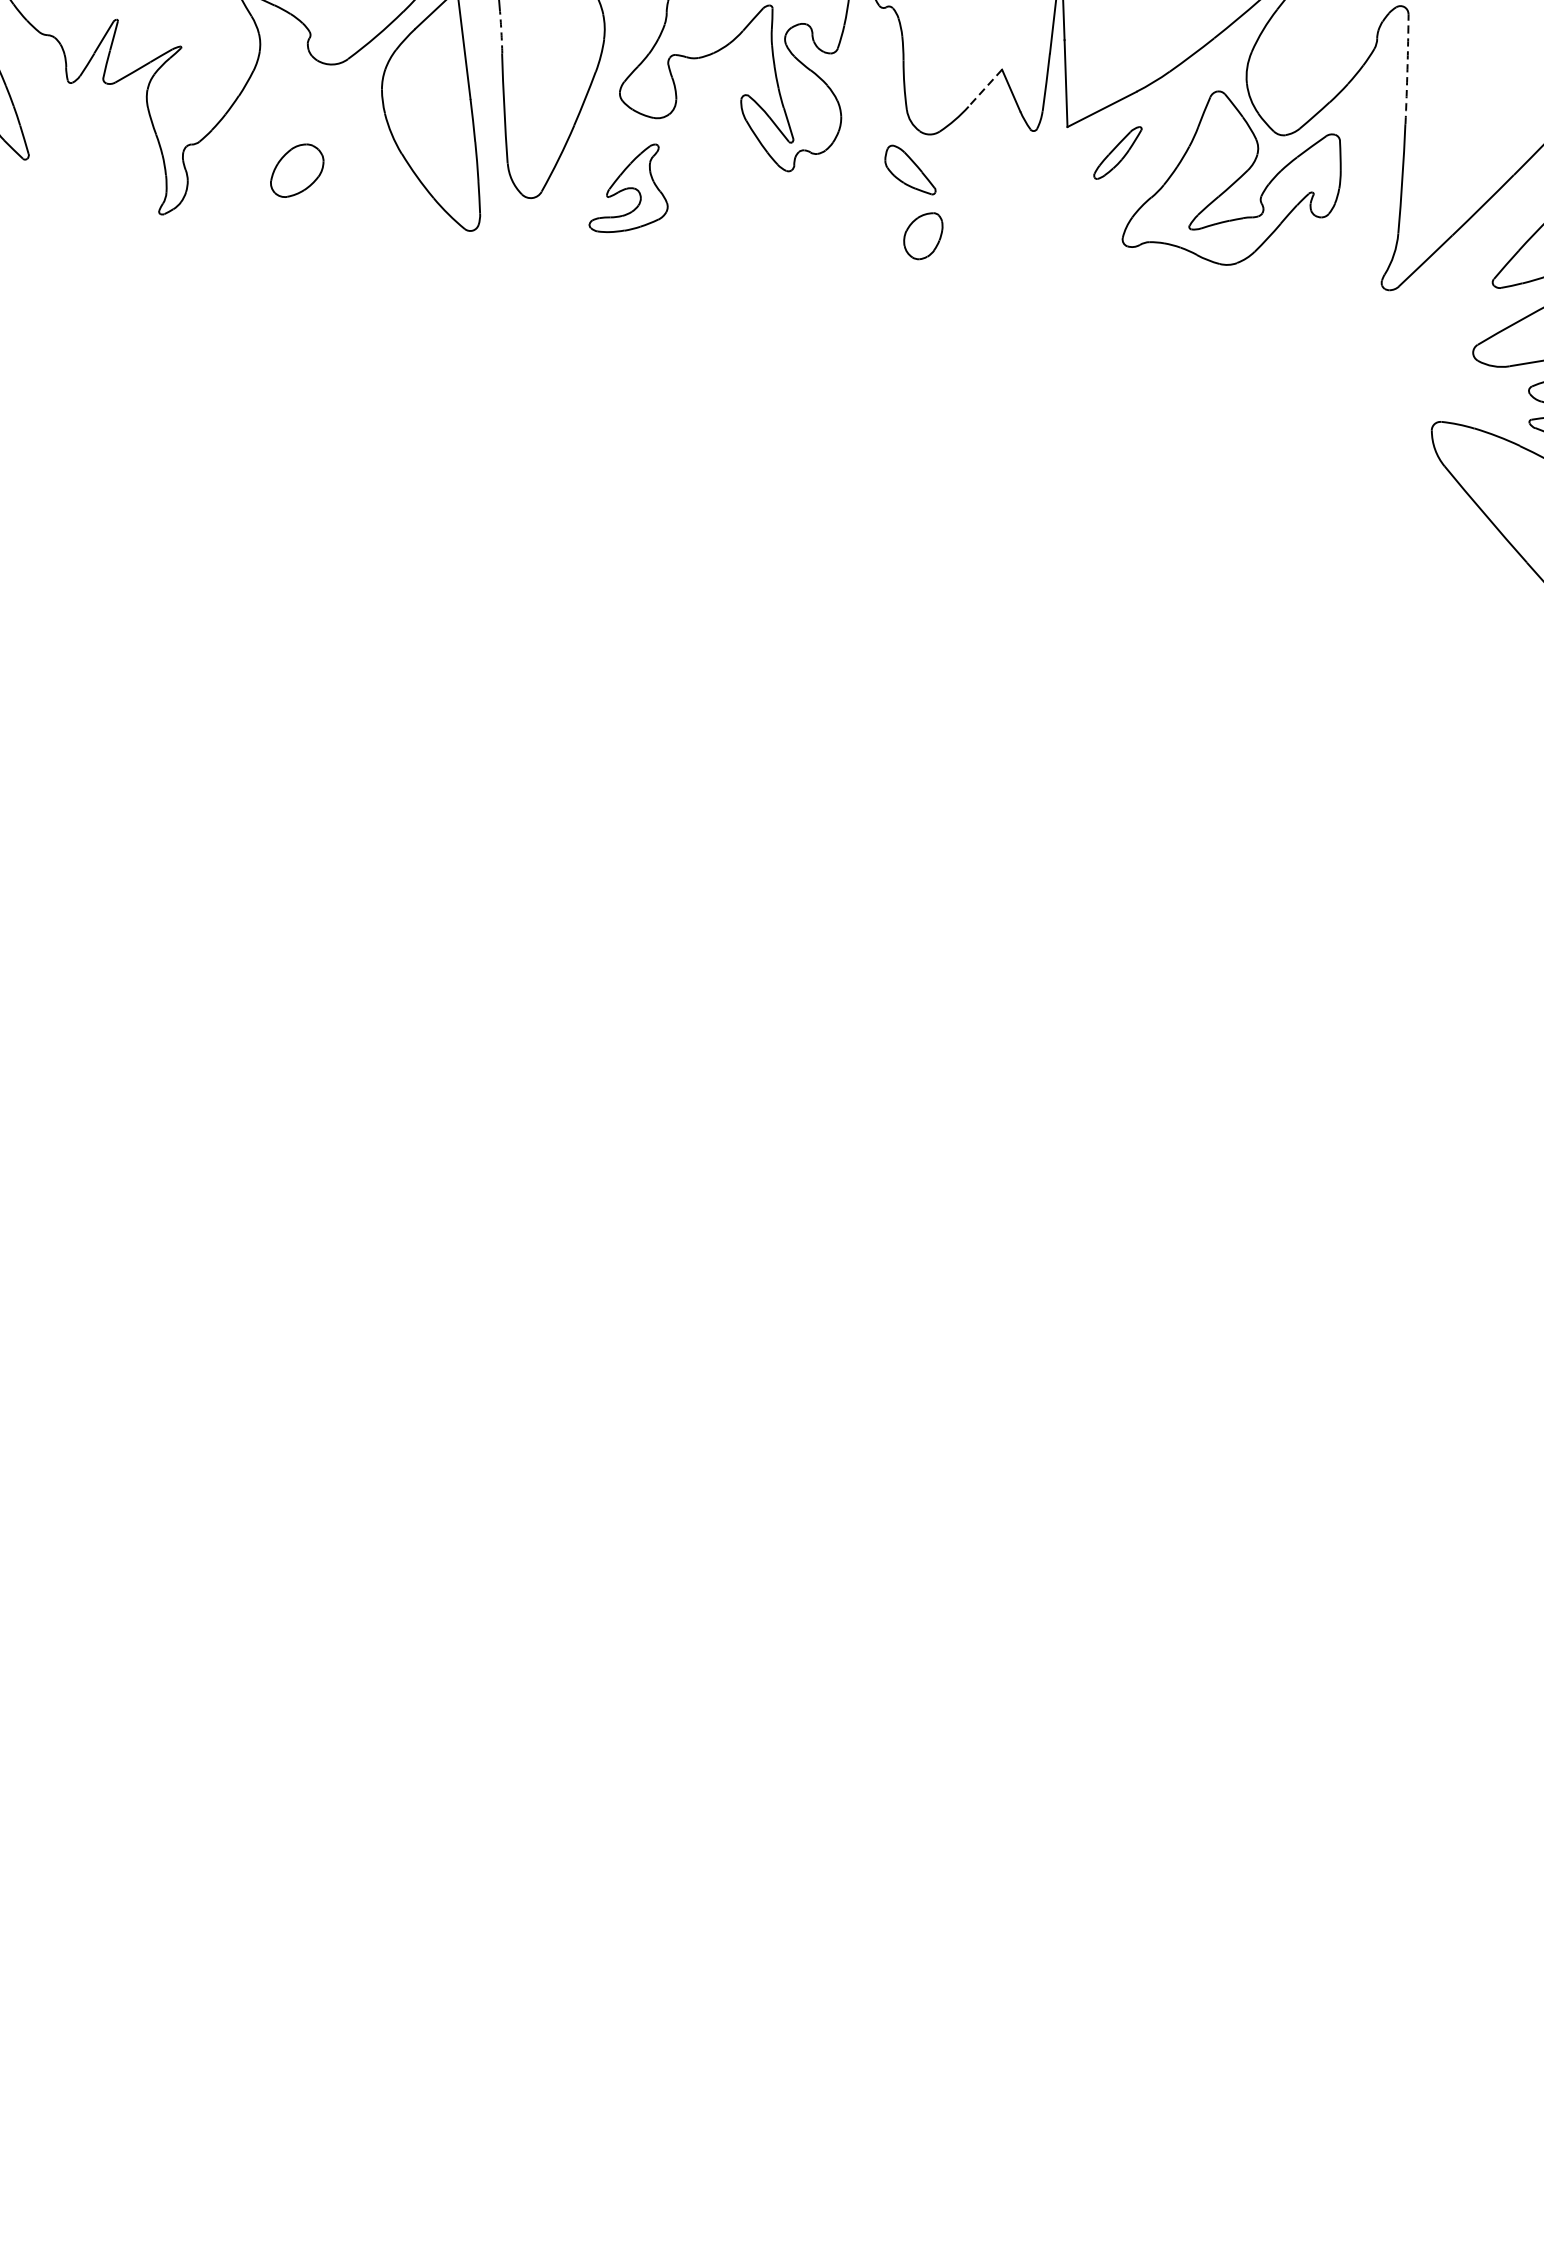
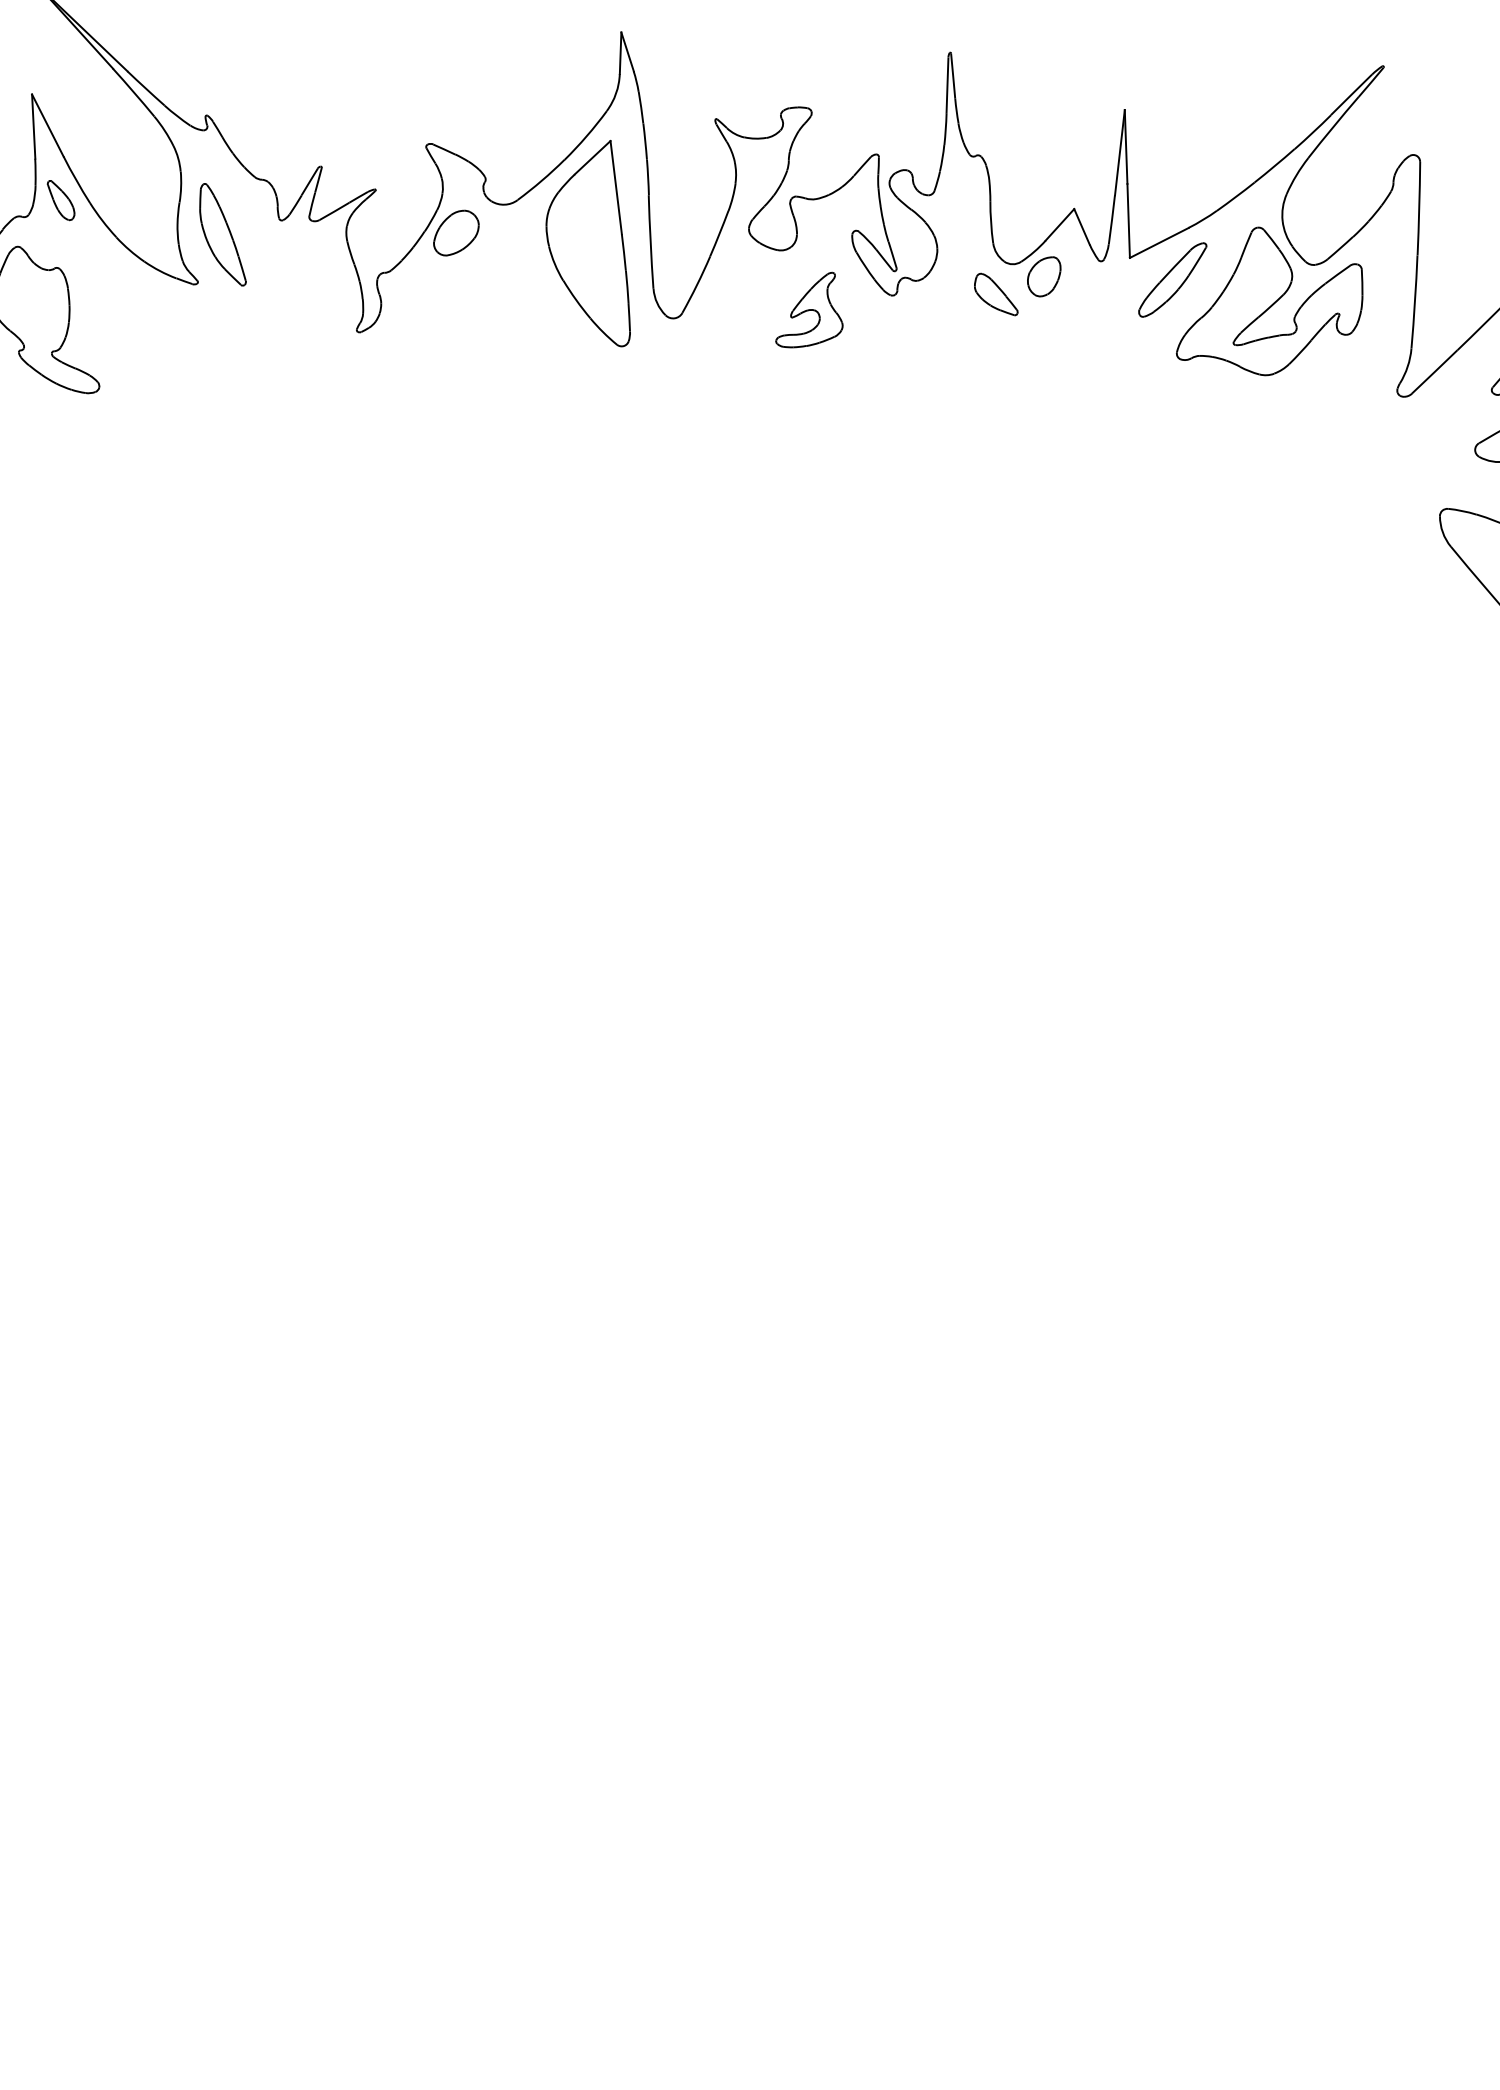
arc: (501, 32) -> (648, 177), dashed -> solid
arc: (1407, 68) -> (1419, 208), dashed -> solid
line: (984, 88) -> (1059, 225), dashed -> solid
part: (1117, 152) -> (1172, 279), size x1.67
part: (297, 170) -> (456, 232), moved
part: (628, 187) -> (809, 309), moved
part: (923, 235) -> (1044, 276), moved

